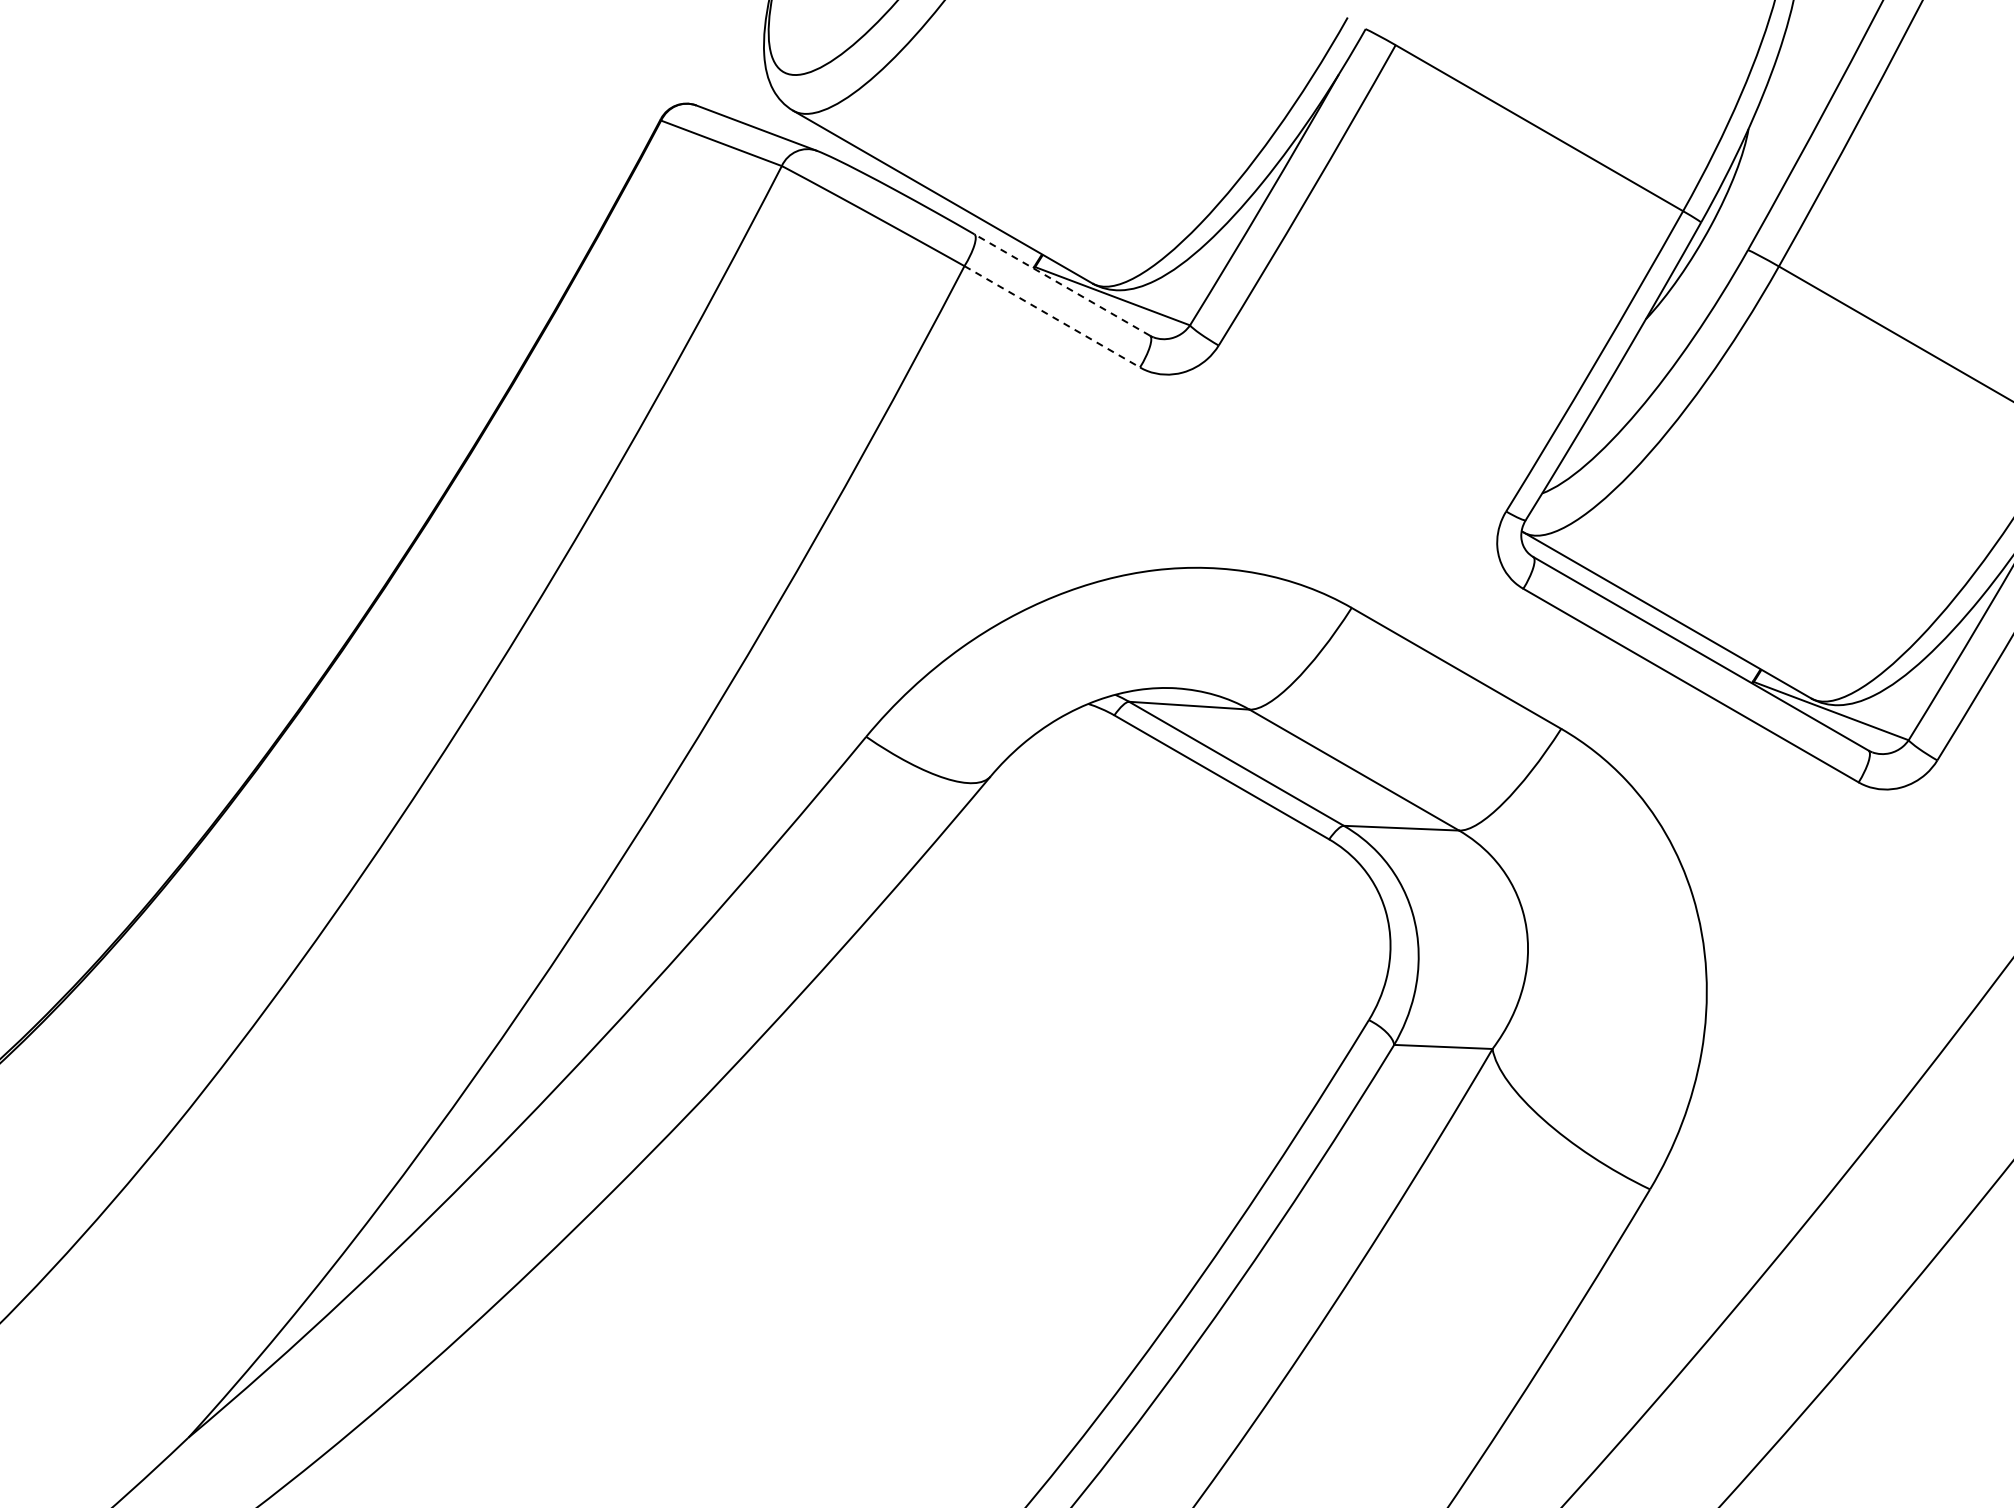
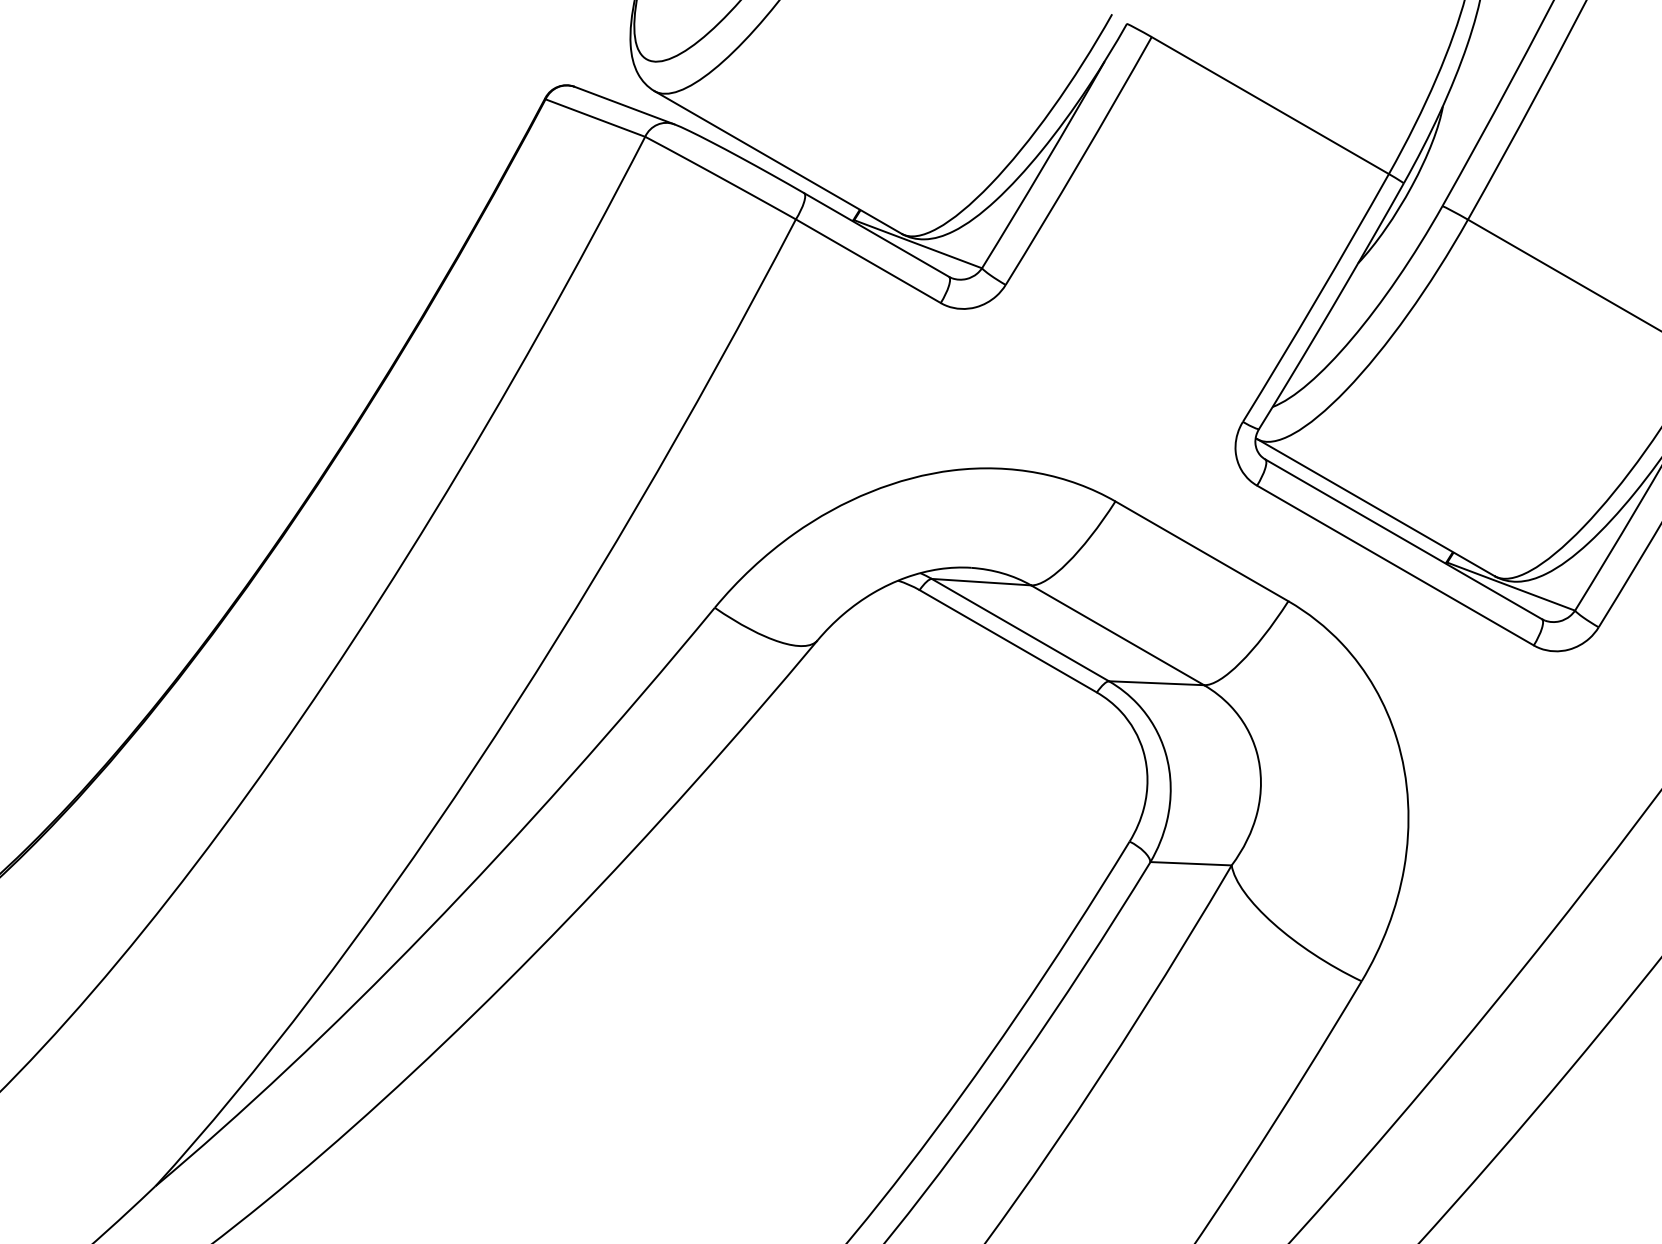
line: (1061, 284) -> (875, 234), dashed -> solid
line: (1052, 317) -> (868, 261), dashed -> solid

